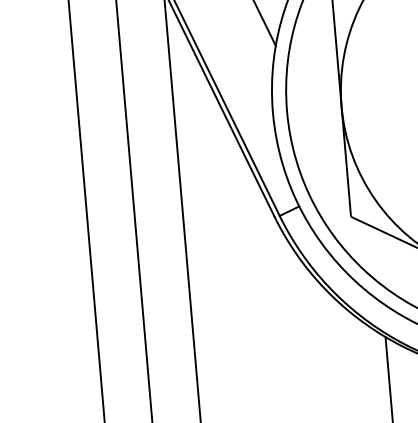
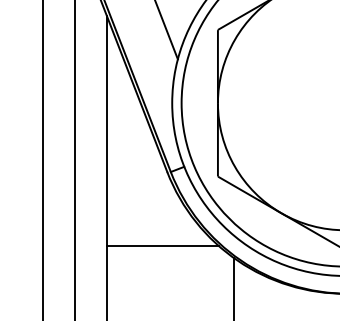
line: (276, 327) -> (162, 245), added

